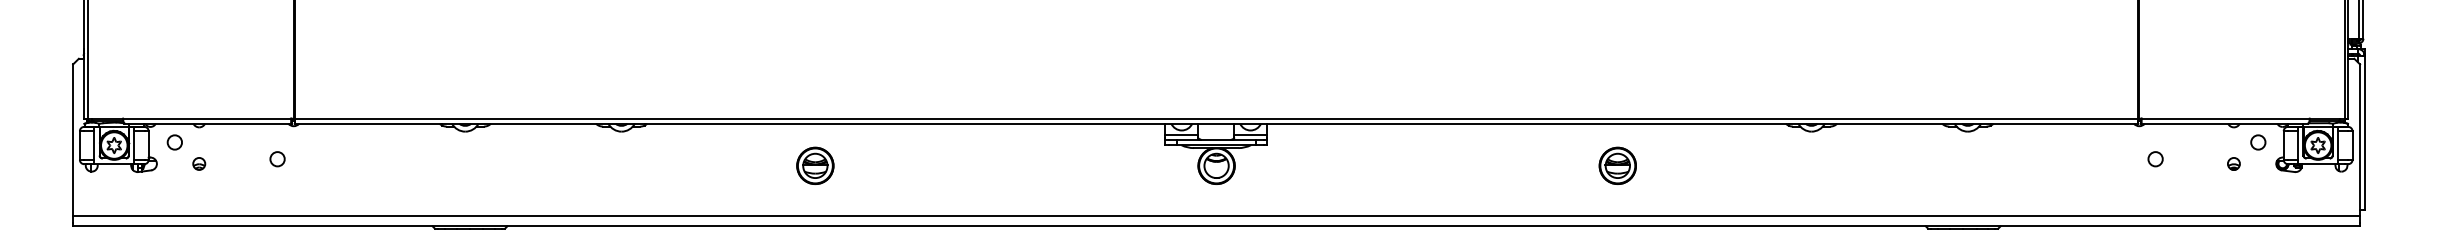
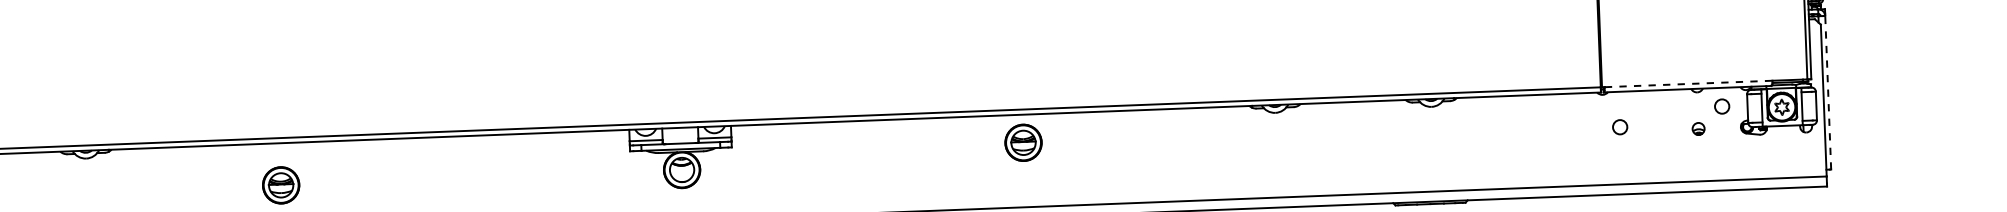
line: (2225, 118) -> (1688, 83), solid -> dashed
line: (2364, 132) -> (1827, 92), solid -> dashed
part: (1617, 165) -> (1023, 142), moved

